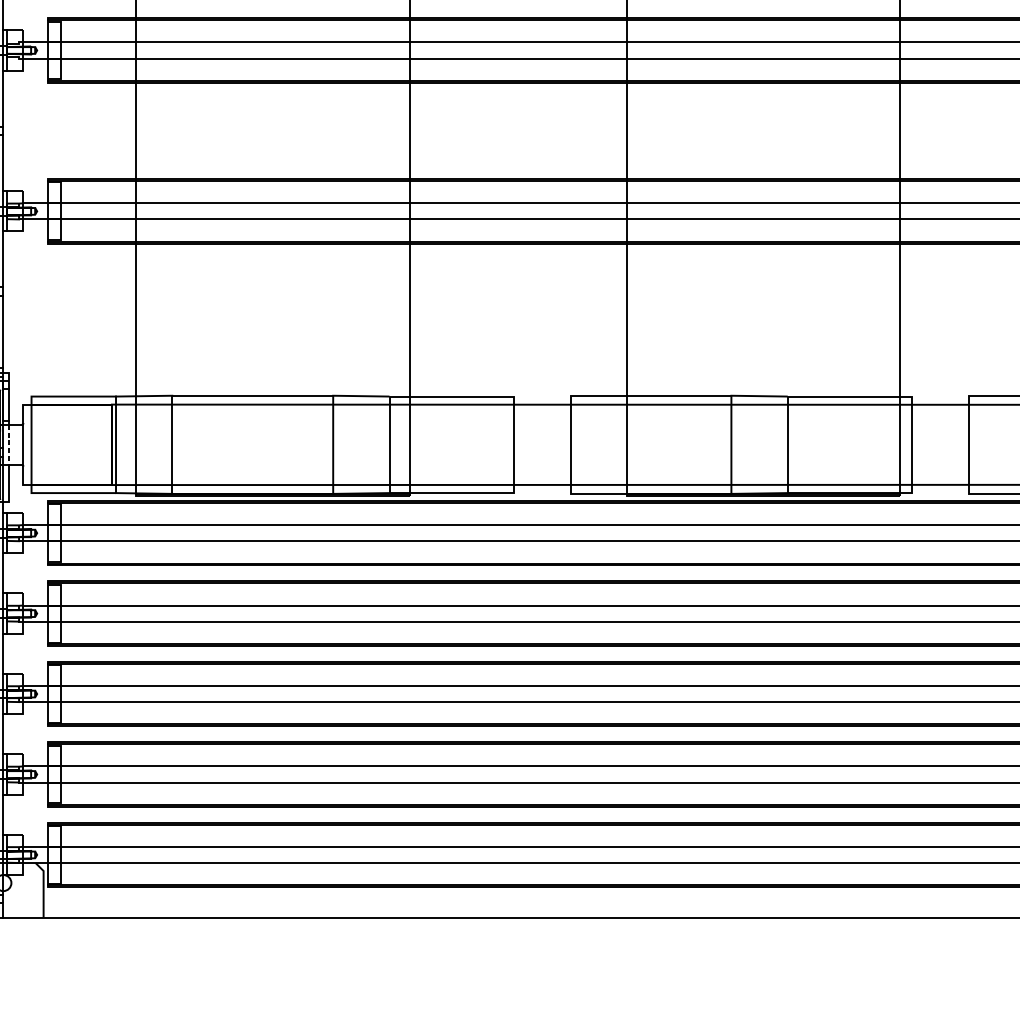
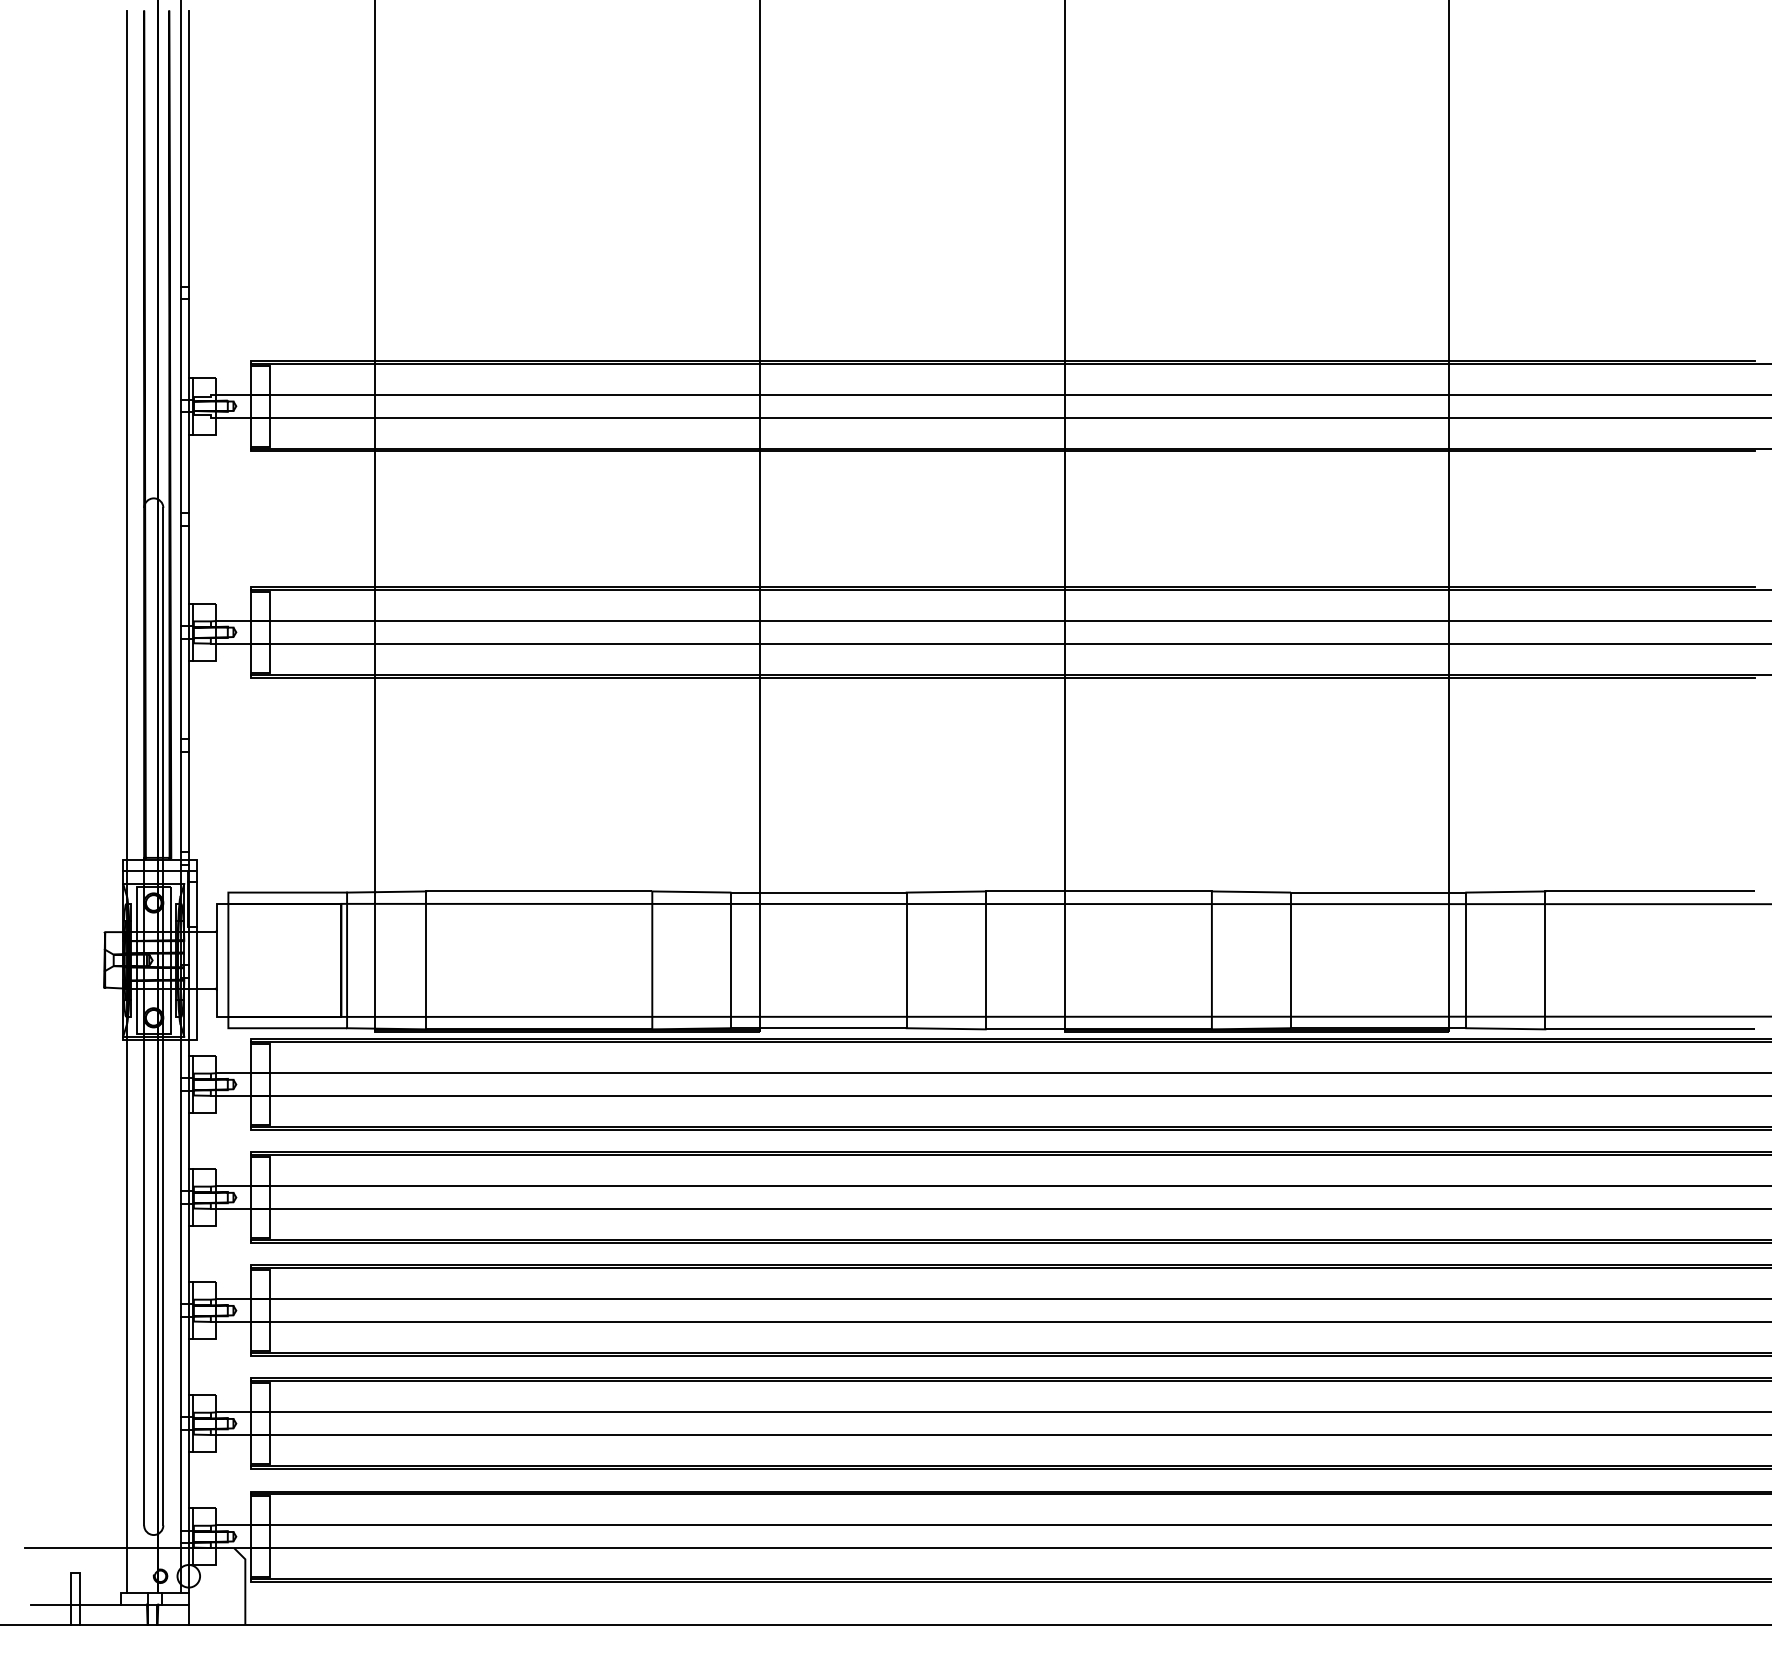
line: (541, 395) -> (945, 891), added
line: (940, 395) -> (1505, 891), added
line: (8, 444) -> (196, 960), dashed -> solid
line: (541, 493) -> (945, 1028), added
line: (940, 493) -> (1505, 1028), added

